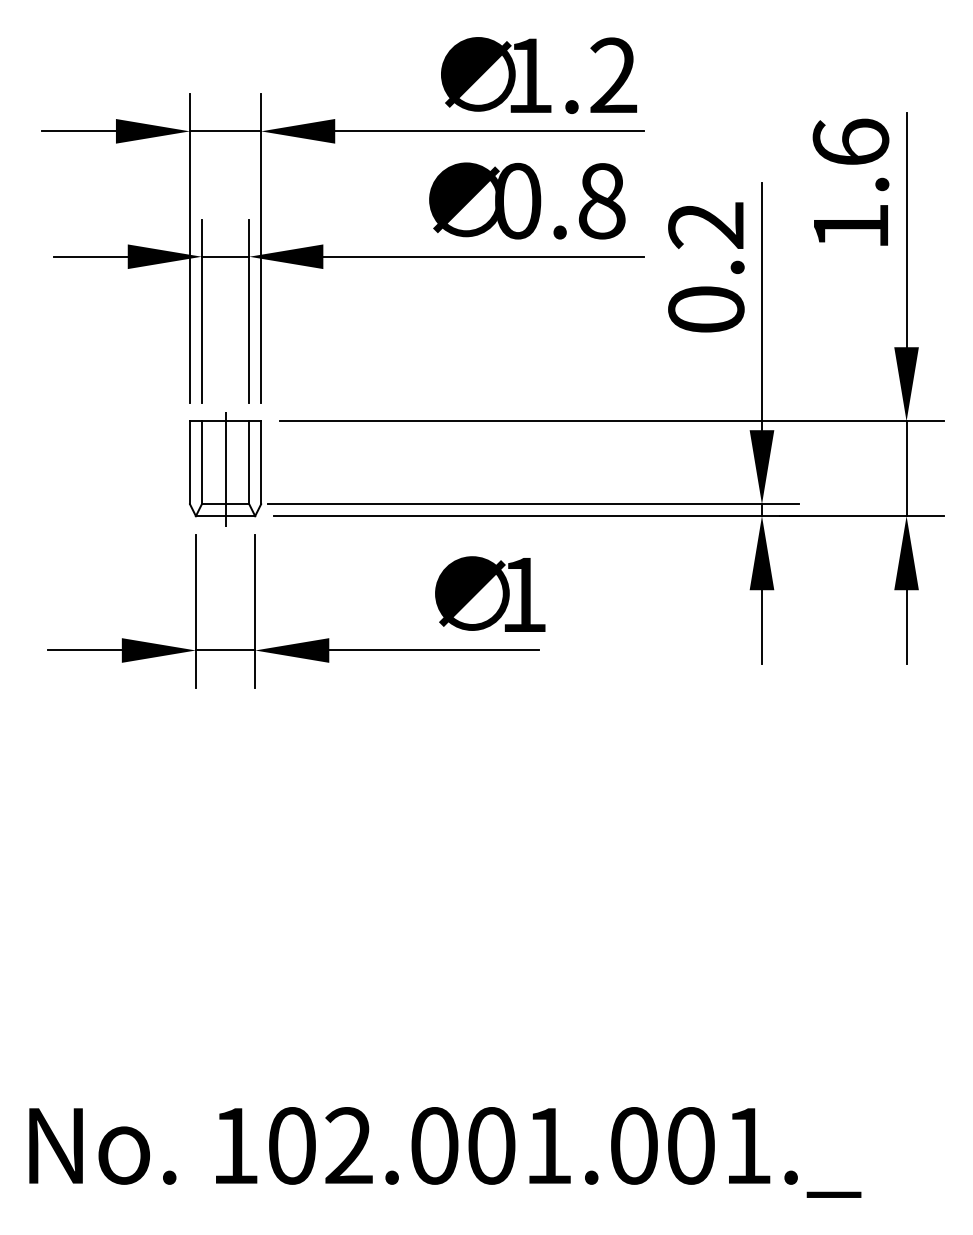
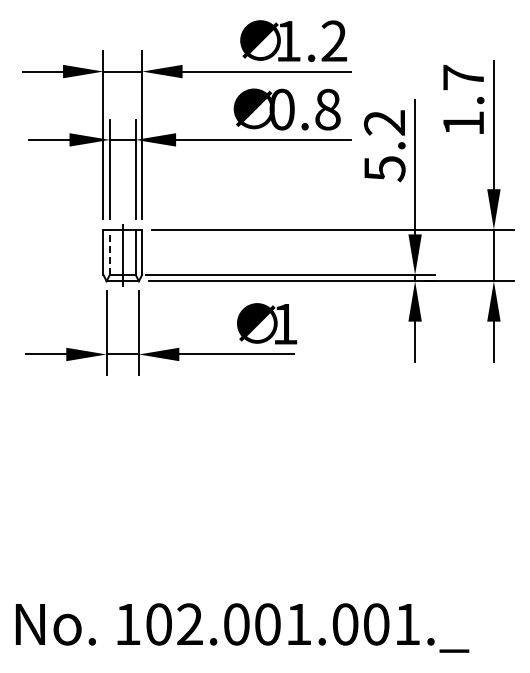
text: (850, 142) -> (463, 77), 1.6 -> 1.7
text: (705, 311) -> (384, 169), 0.2 -> 5.2
line: (201, 463) -> (109, 252), solid -> dashed

